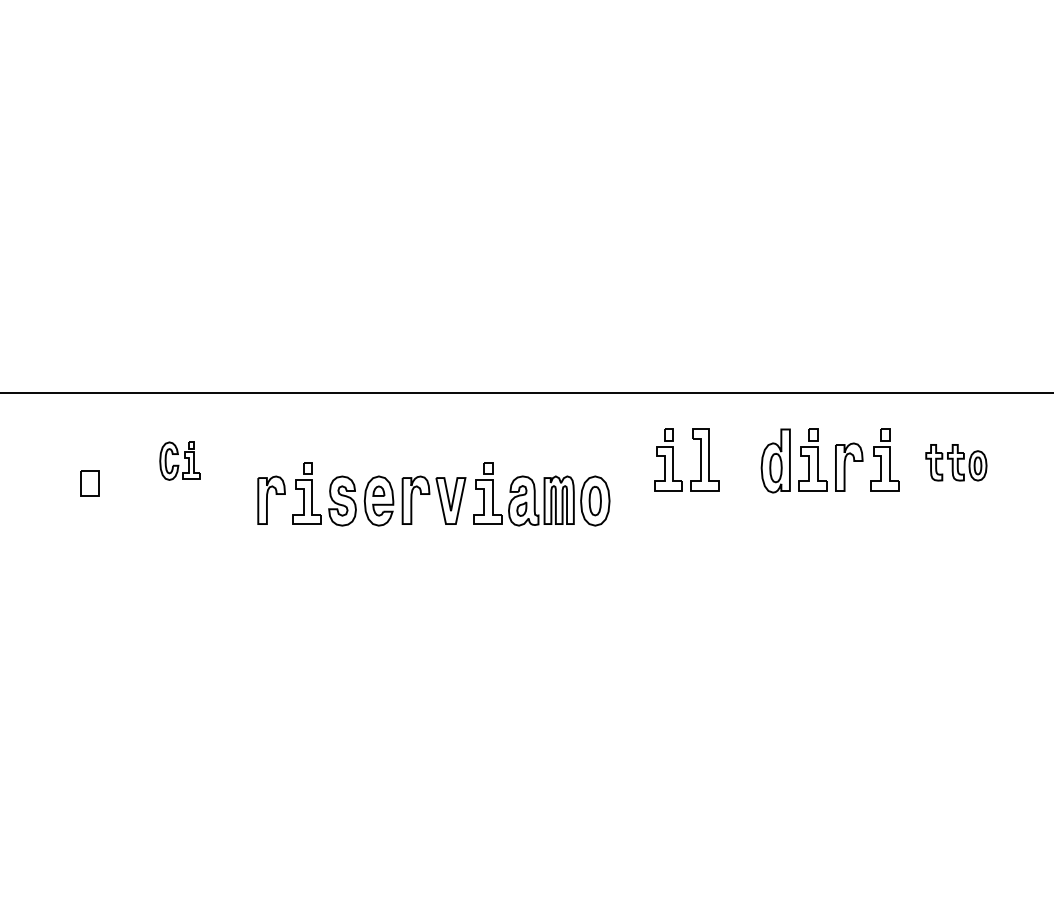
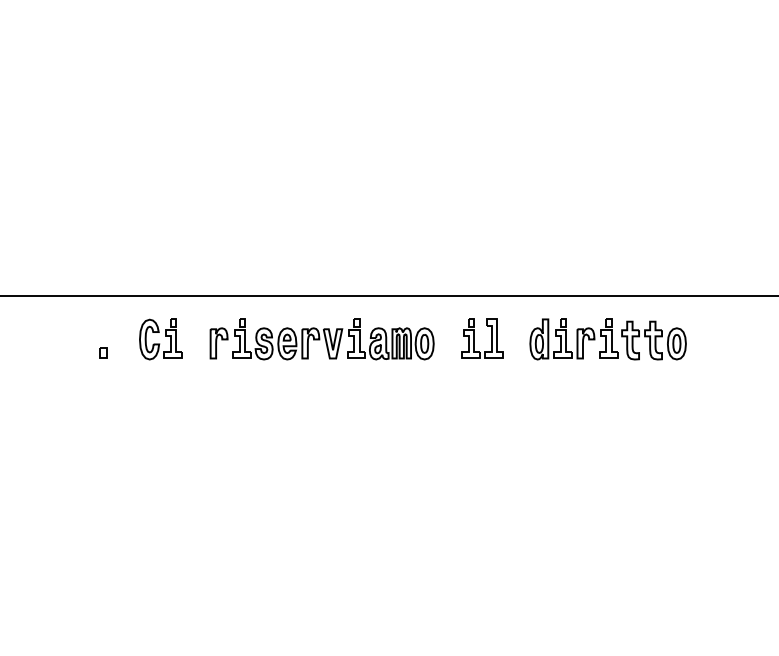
part: (179, 461) -> (160, 339), size x1.67
part: (955, 462) -> (653, 340), size x1.67
part: (89, 481) -> (103, 352), size x0.62
part: (432, 494) -> (321, 339), moved

